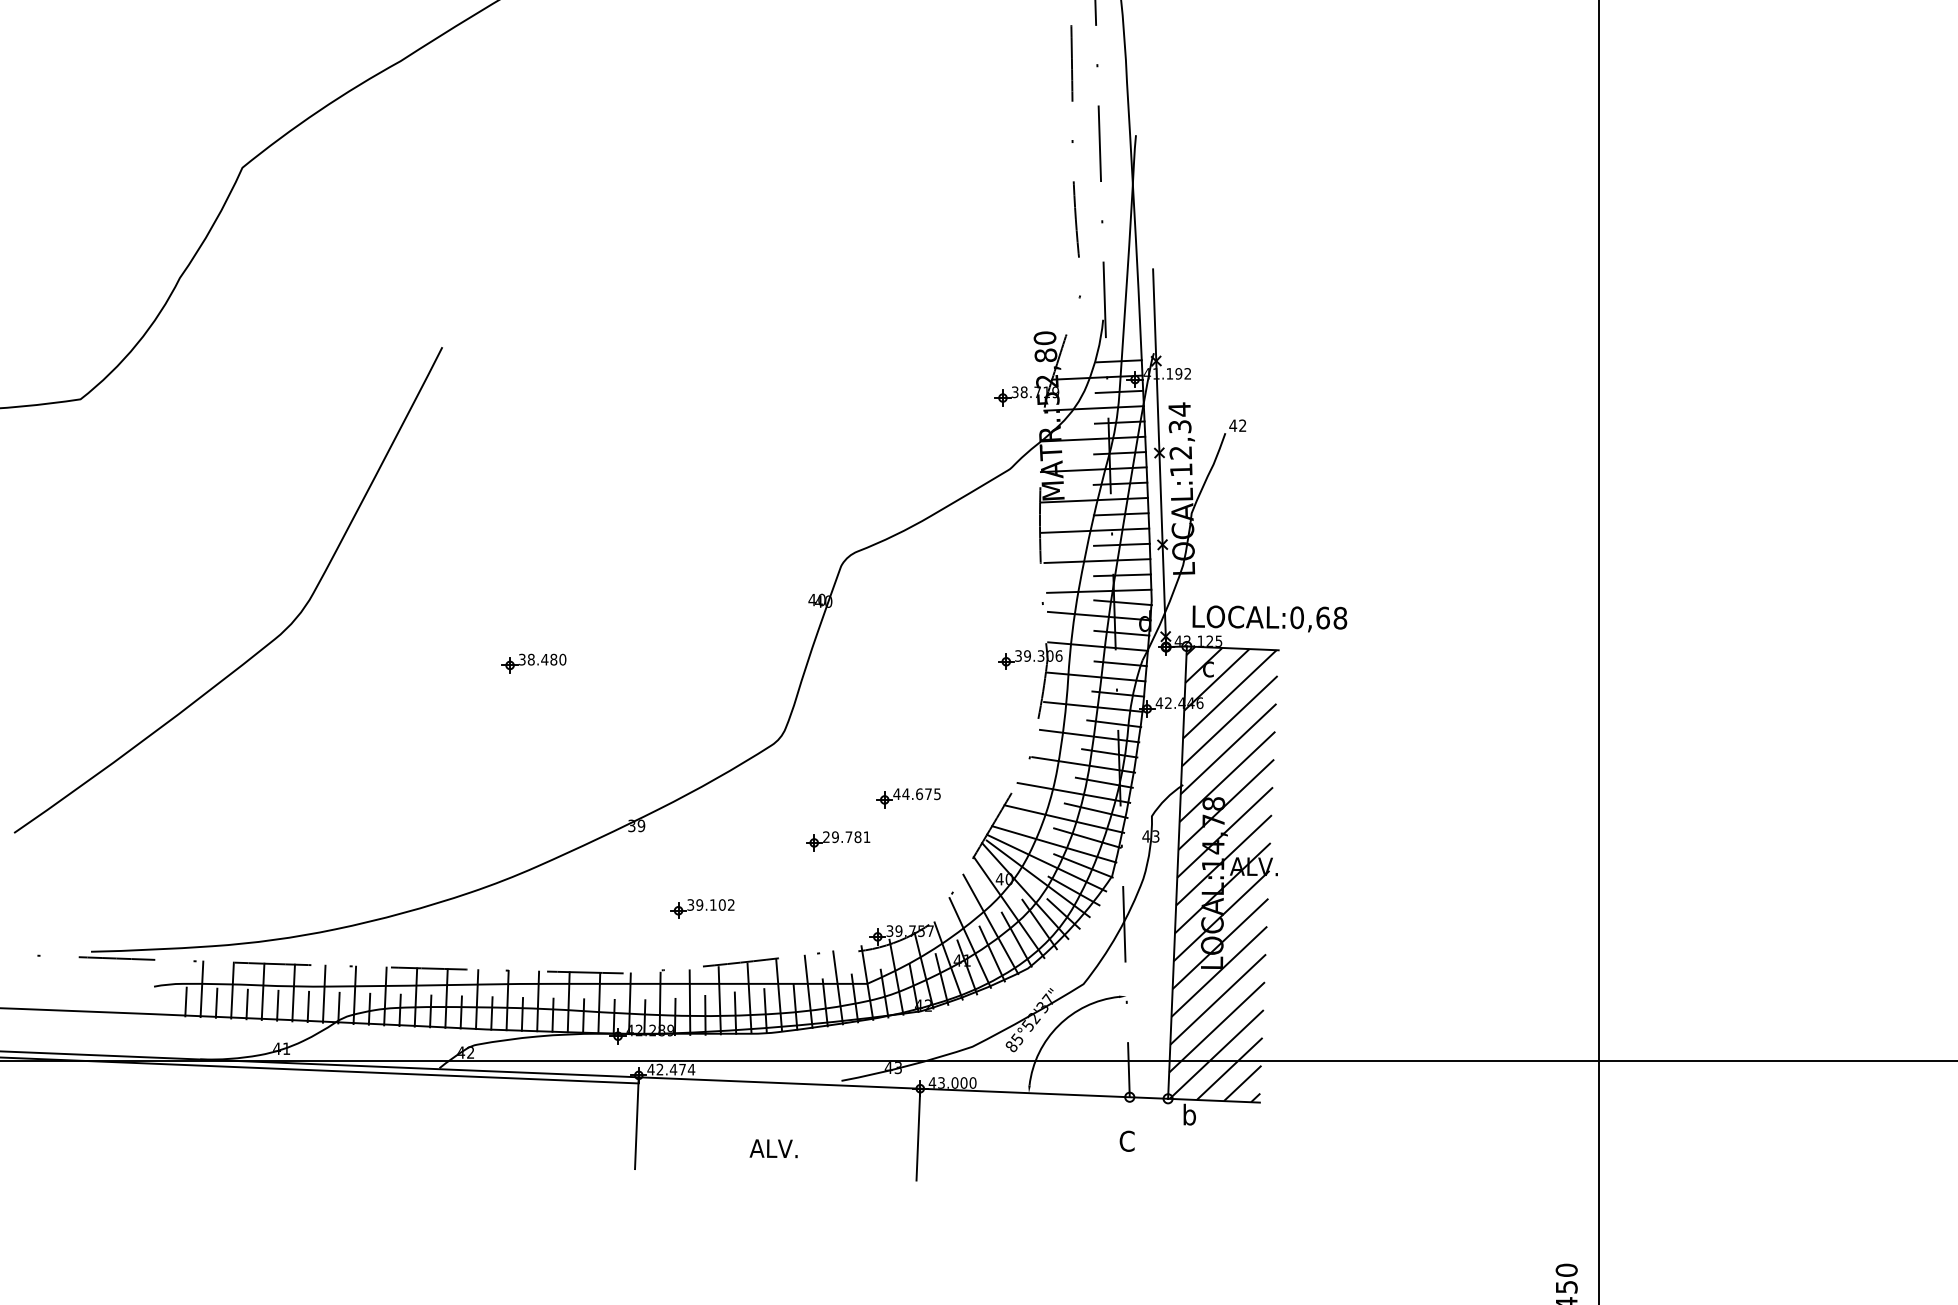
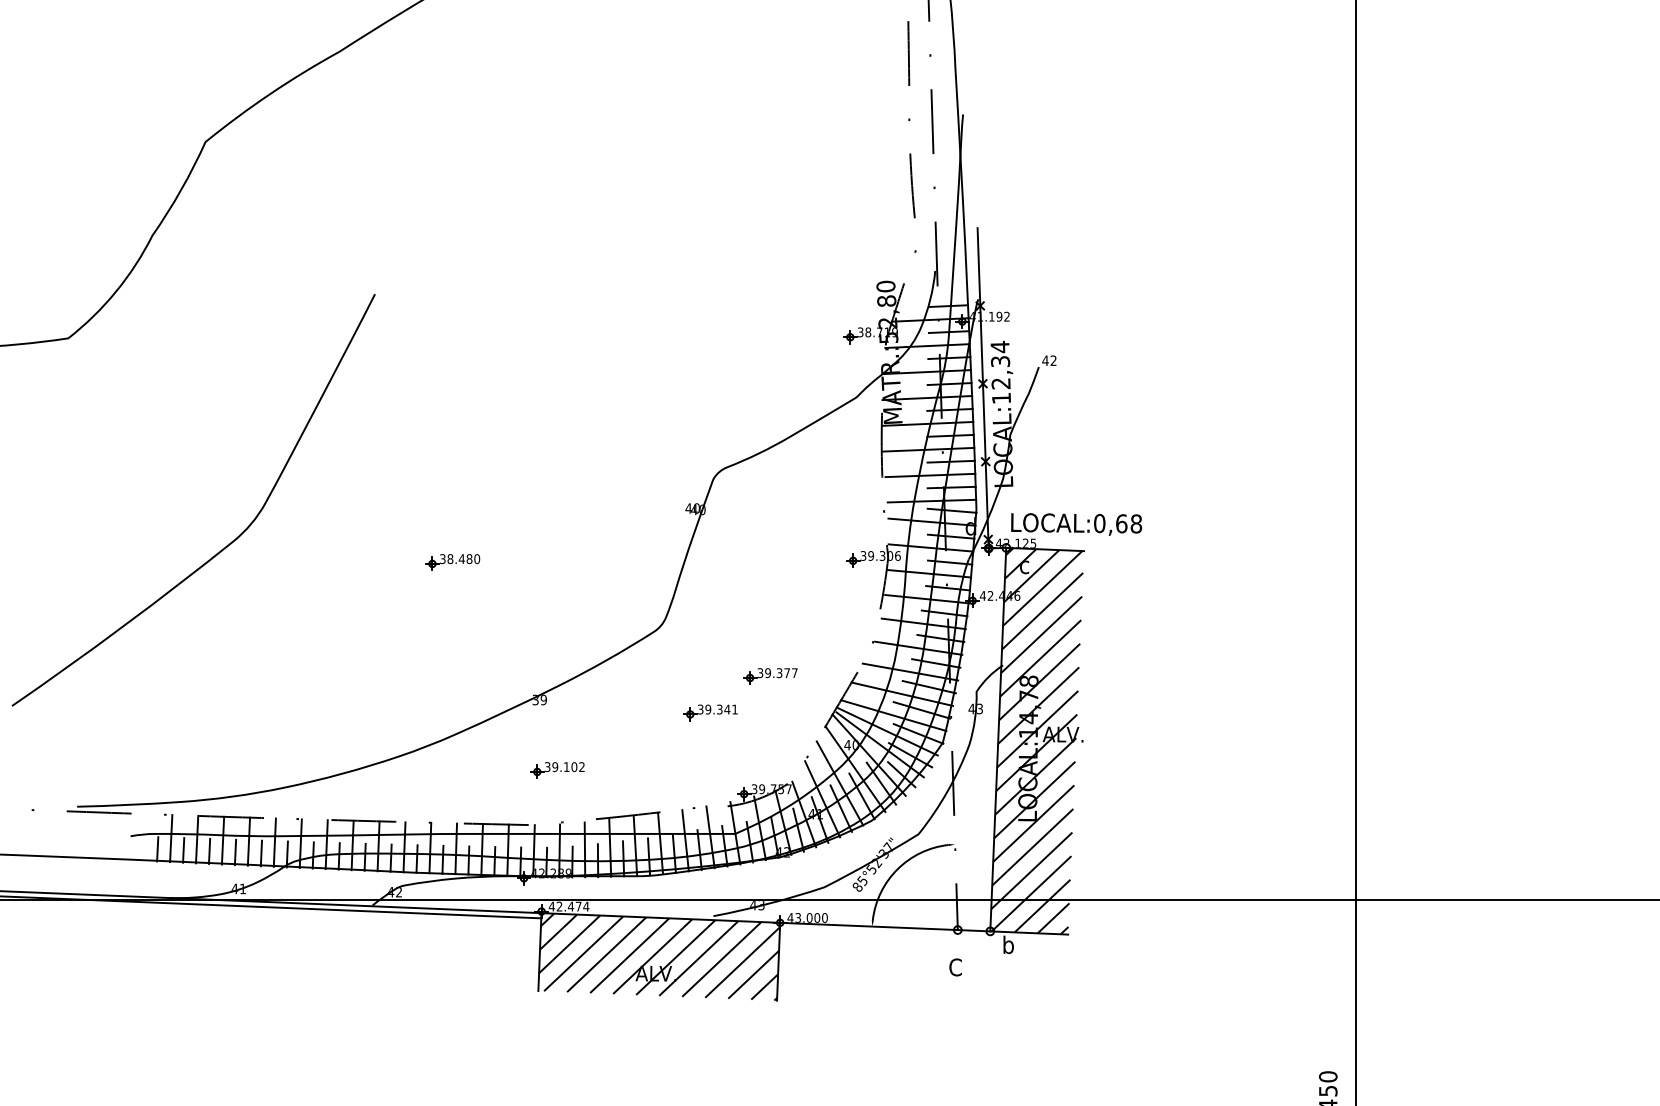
text: (917, 794) -> (777, 673), 44.675 -> 39.377
text: (841, 837) -> (713, 709), 29.781 -> 39.341
part: (702, 909) -> (557, 770), moved
hatch: (777, 1128) -> (659, 956), added

